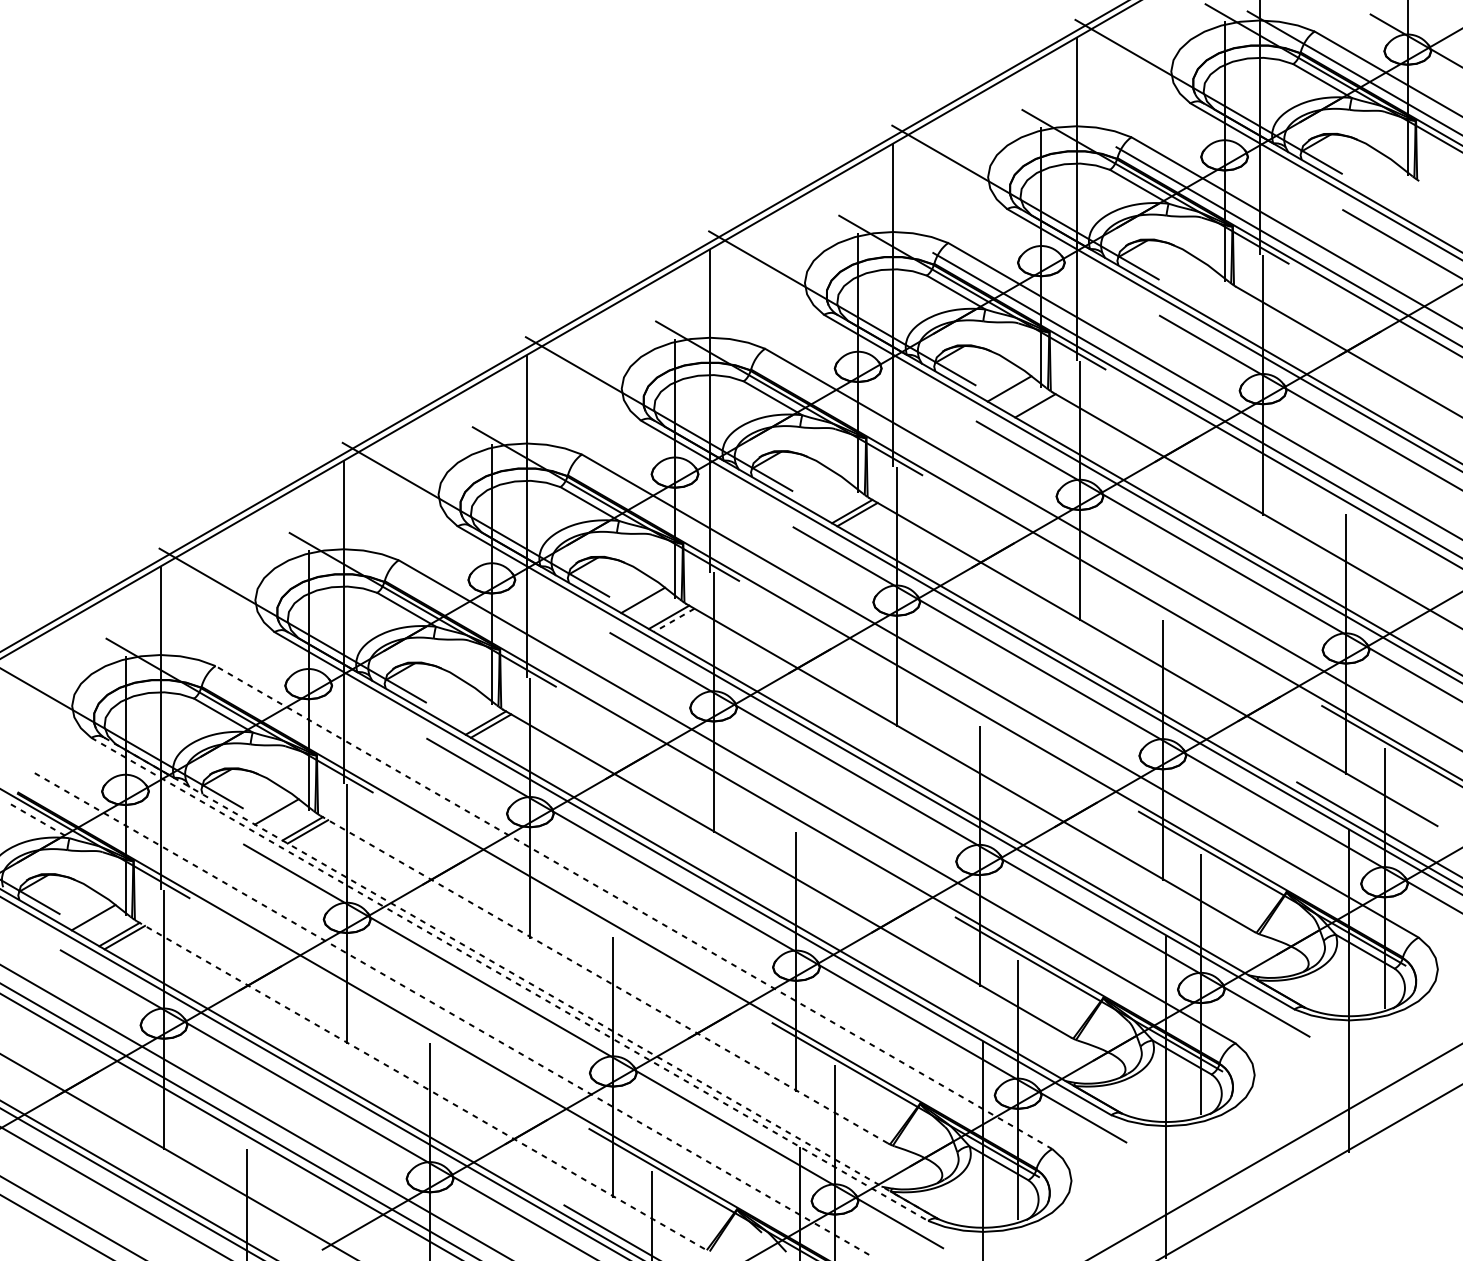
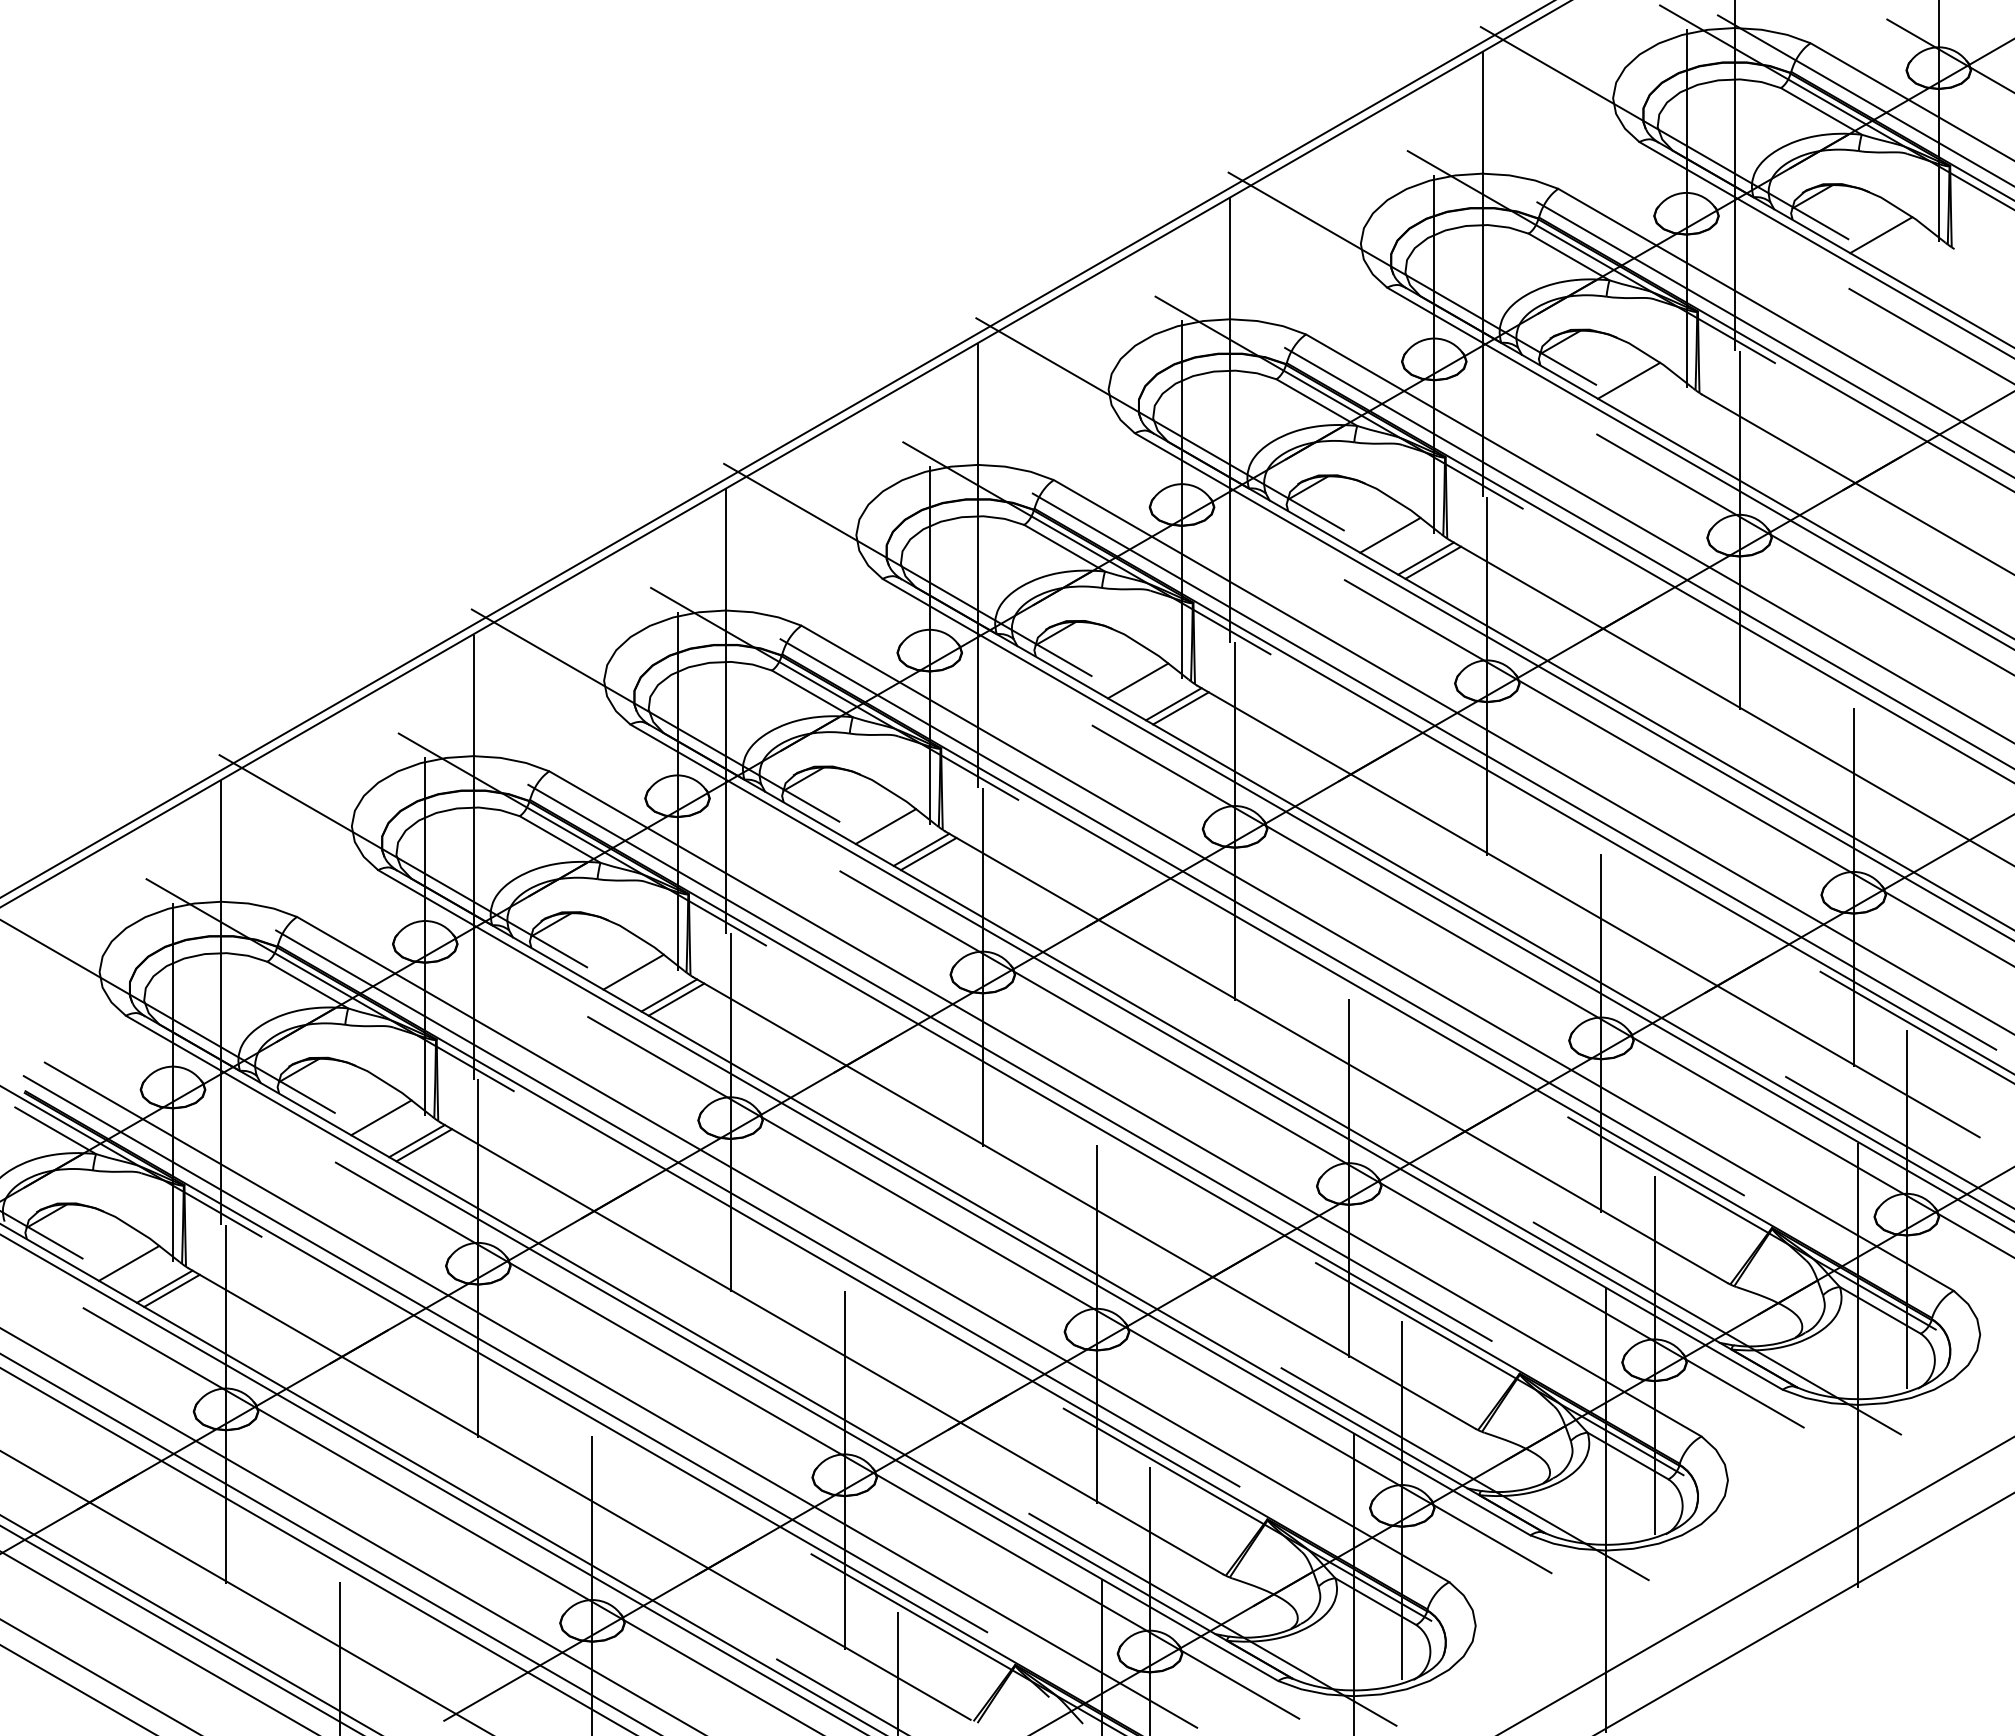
line: (1366, 171) -> (1881, 235), added
line: (1182, 276) -> (1628, 380), added
line: (1040, 408) -> (1433, 562), added
line: (825, 494) -> (1137, 680), added
line: (1099, 560) -> (1514, 771), added
line: (674, 620) -> (928, 854), dashed -> solid
line: (915, 665) -> (1261, 916), added
line: (459, 705) -> (633, 971), added
line: (732, 771) -> (1009, 1062), added
line: (40, 821) -> (55, 1130), dashed -> solid
line: (549, 877) -> (757, 1208), added
line: (633, 907) -> (872, 1249), dashed -> solid
line: (1246, 964) -> (1716, 1328), added
line: (520, 977) -> (717, 1346), dashed -> solid
line: (510, 979) -> (702, 1348), dashed -> solid
line: (604, 979) -> (832, 1348), dashed -> solid
line: (366, 983) -> (505, 1353), added
line: (450, 1012) -> (620, 1394), dashed -> solid
line: (1063, 1070) -> (1464, 1473), added
line: (421, 1085) -> (580, 1494), dashed -> solid
line: (880, 1176) -> (1212, 1619), added

